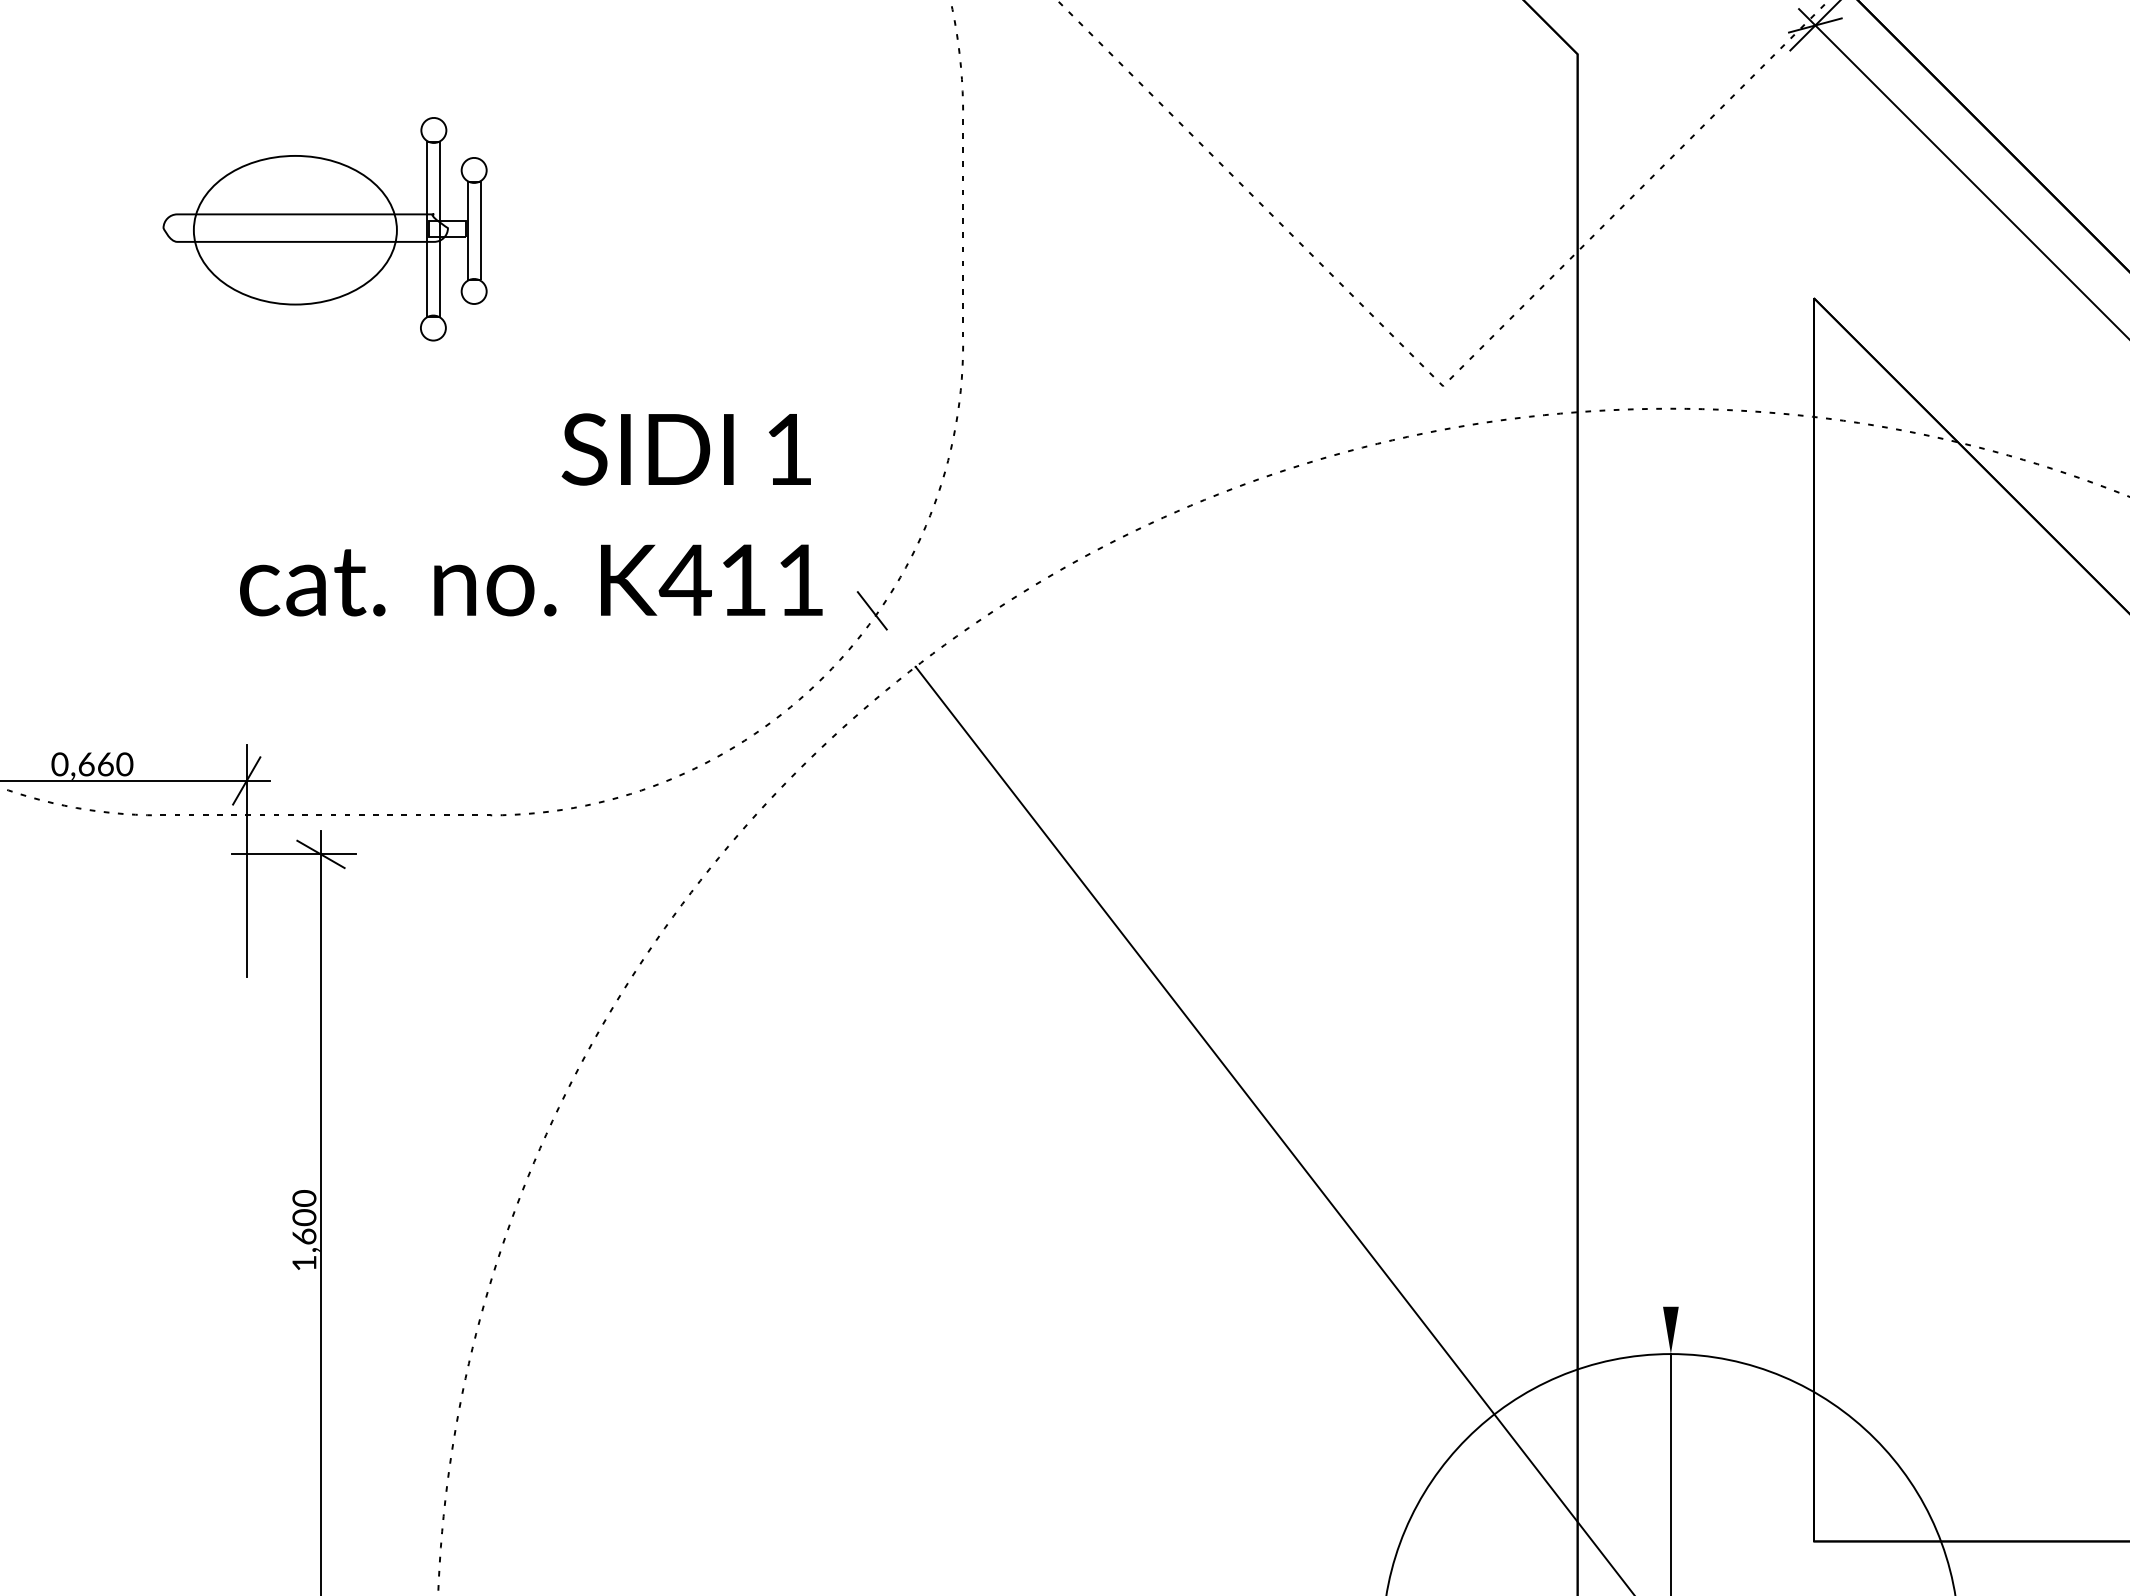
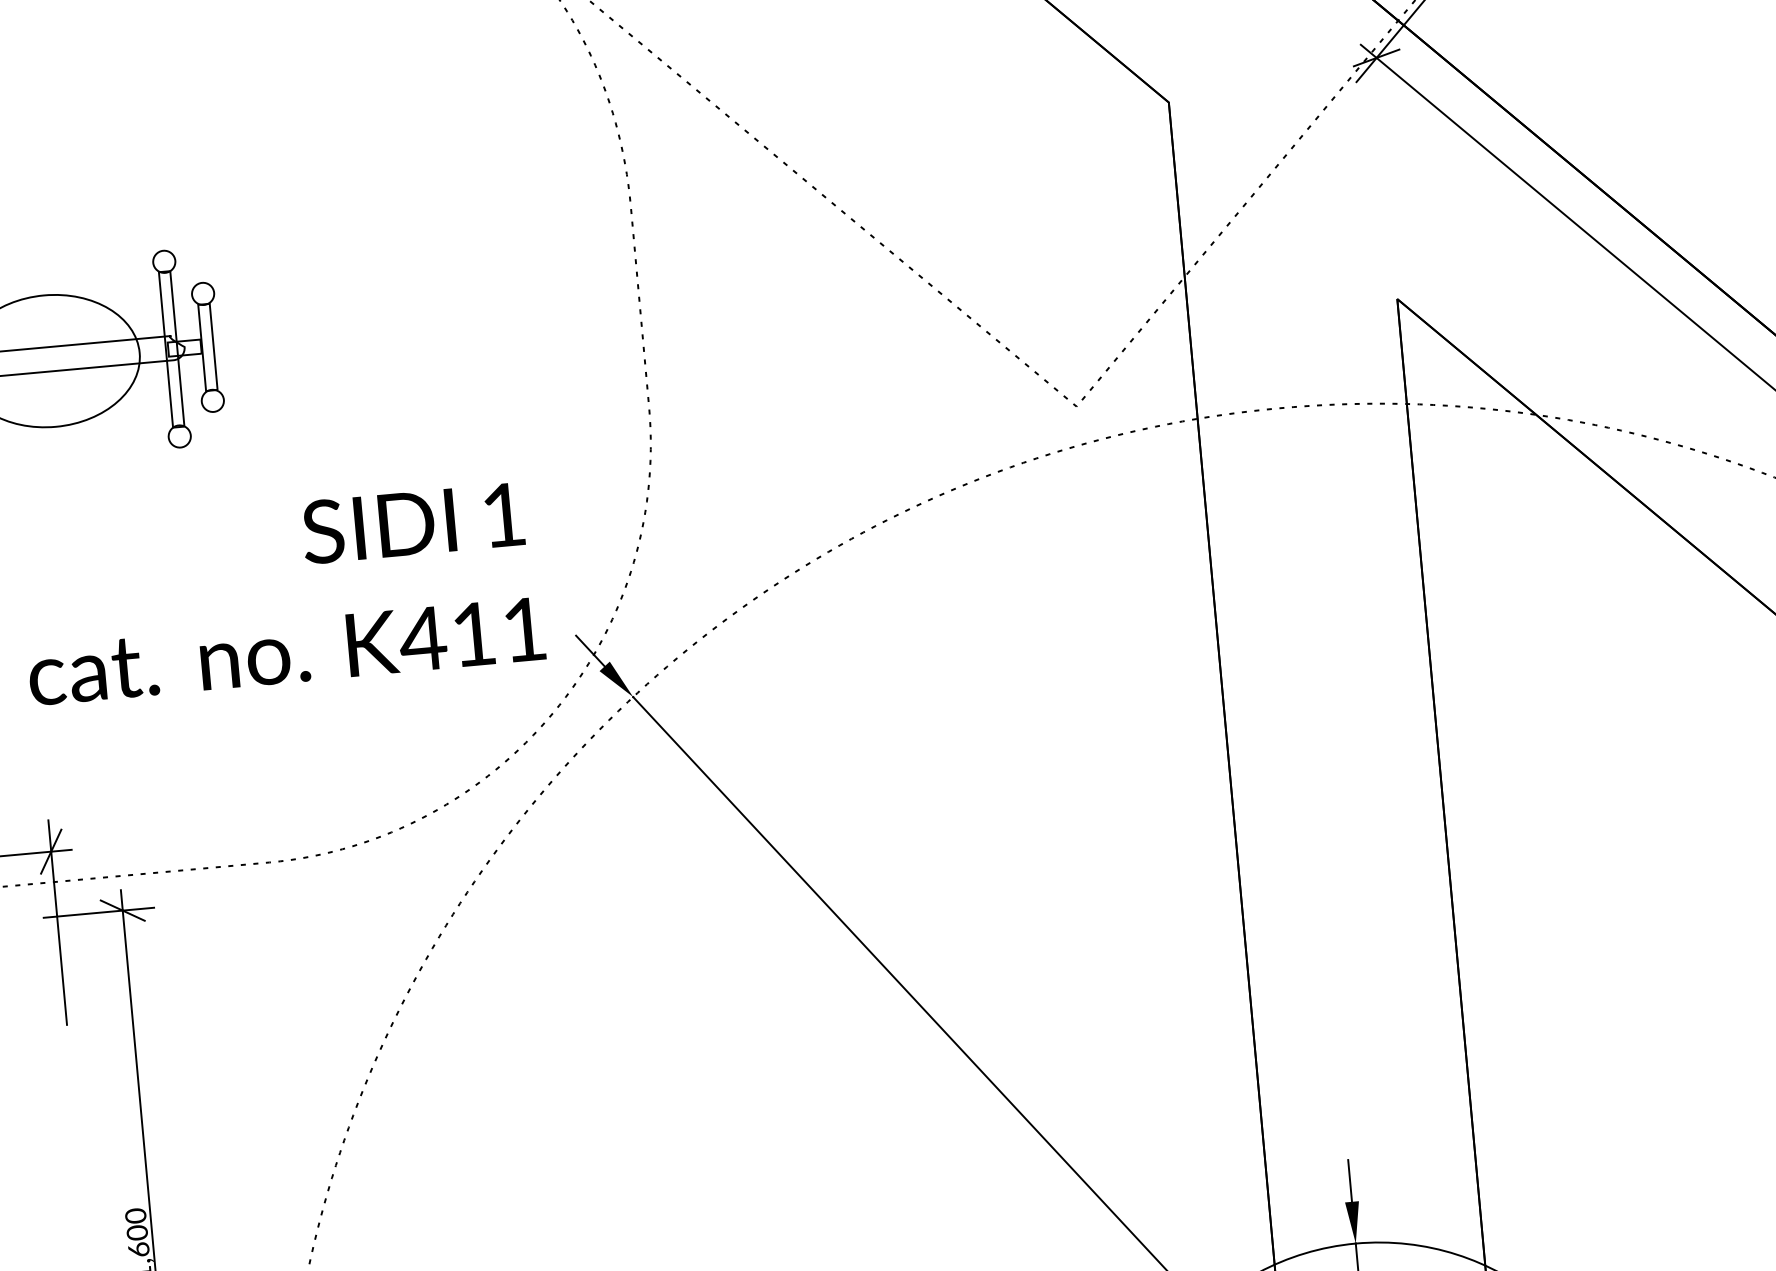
fill: (897, 645) -> (615, 679), added
line: (1670, 1282) -> (1349, 1180), added

